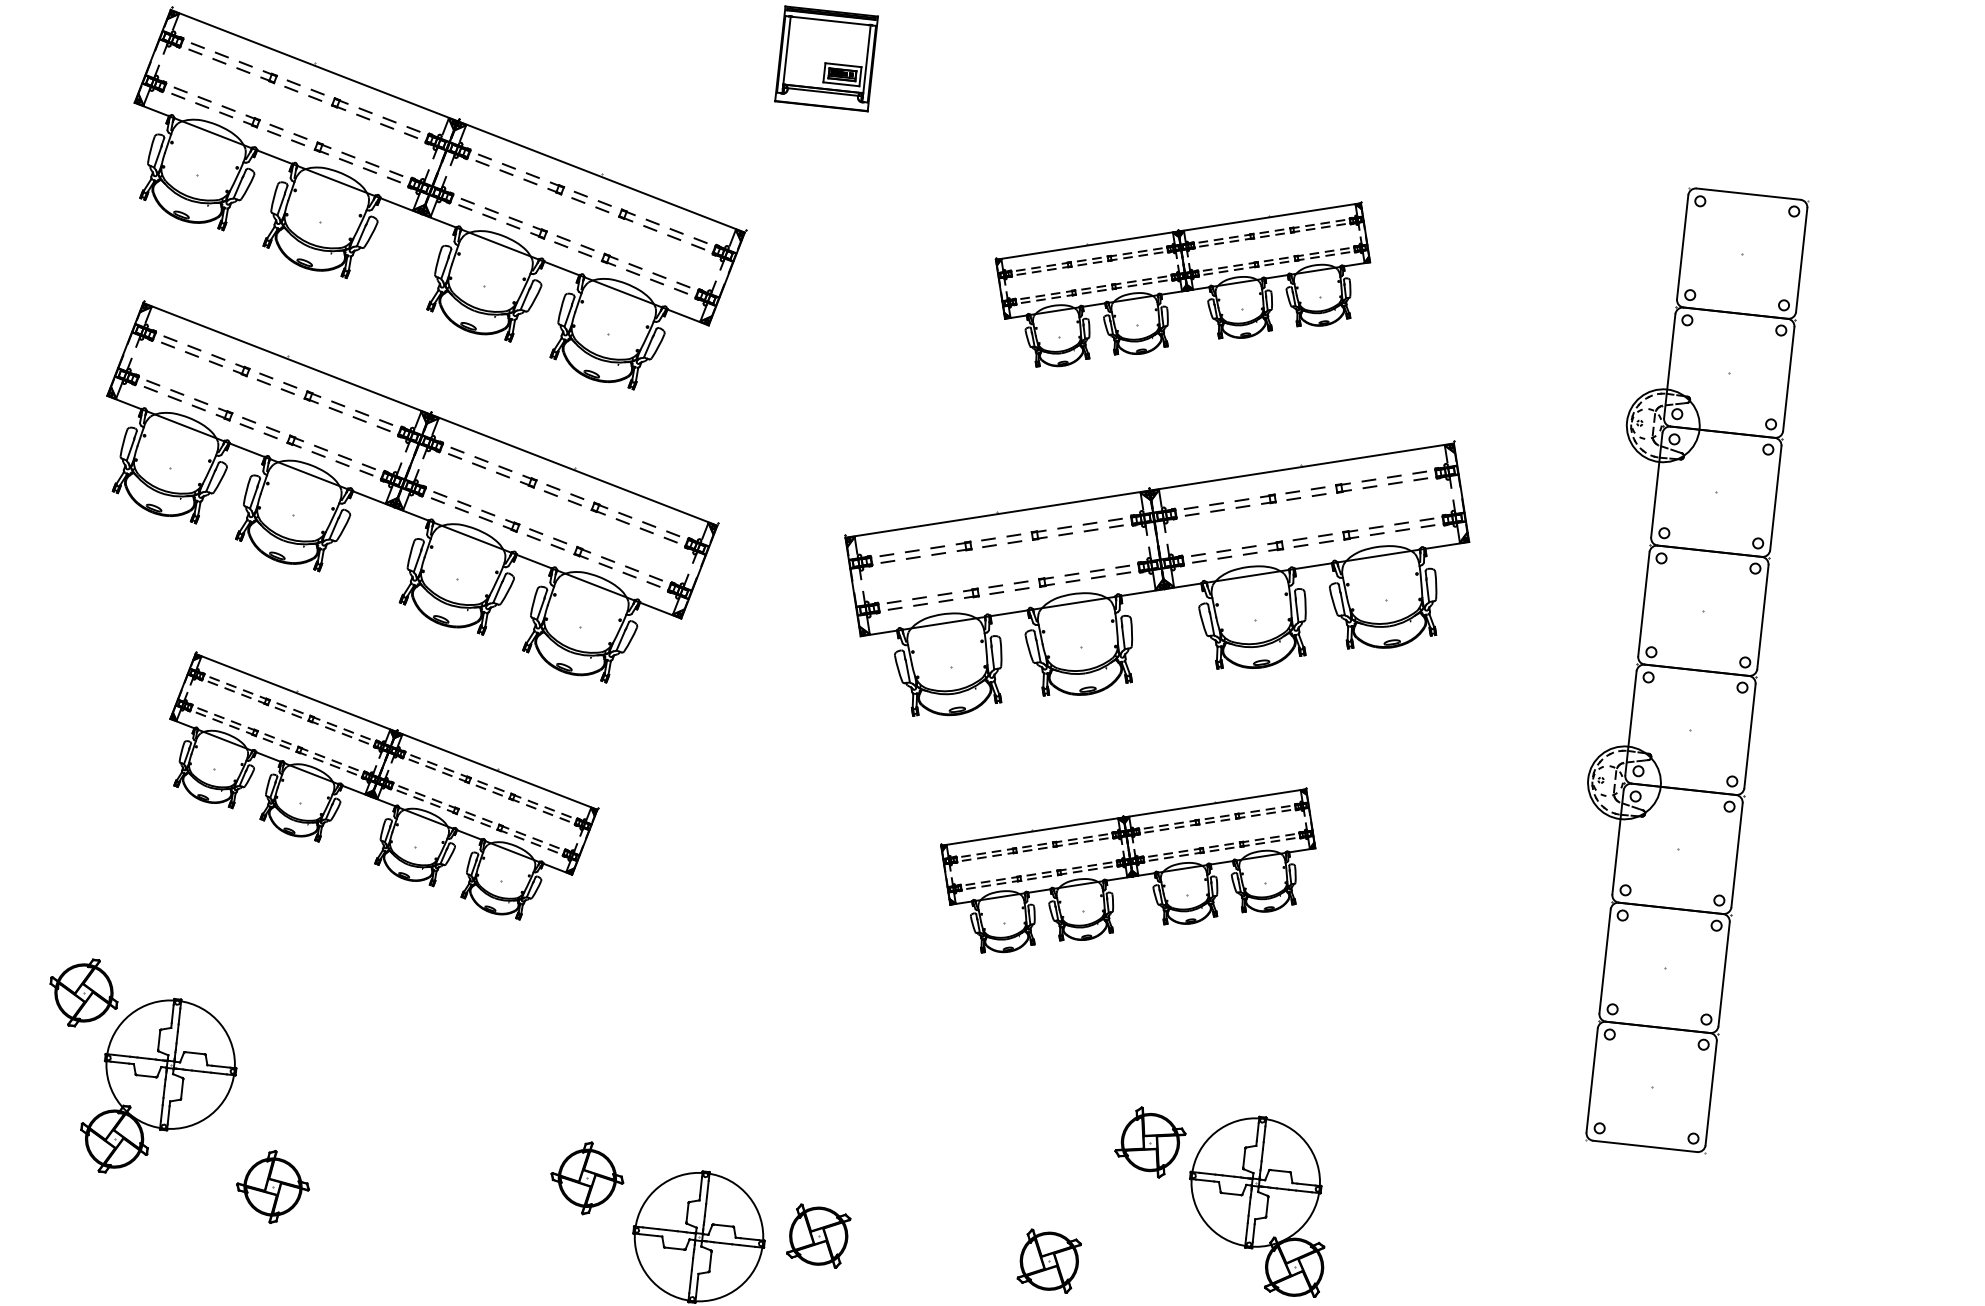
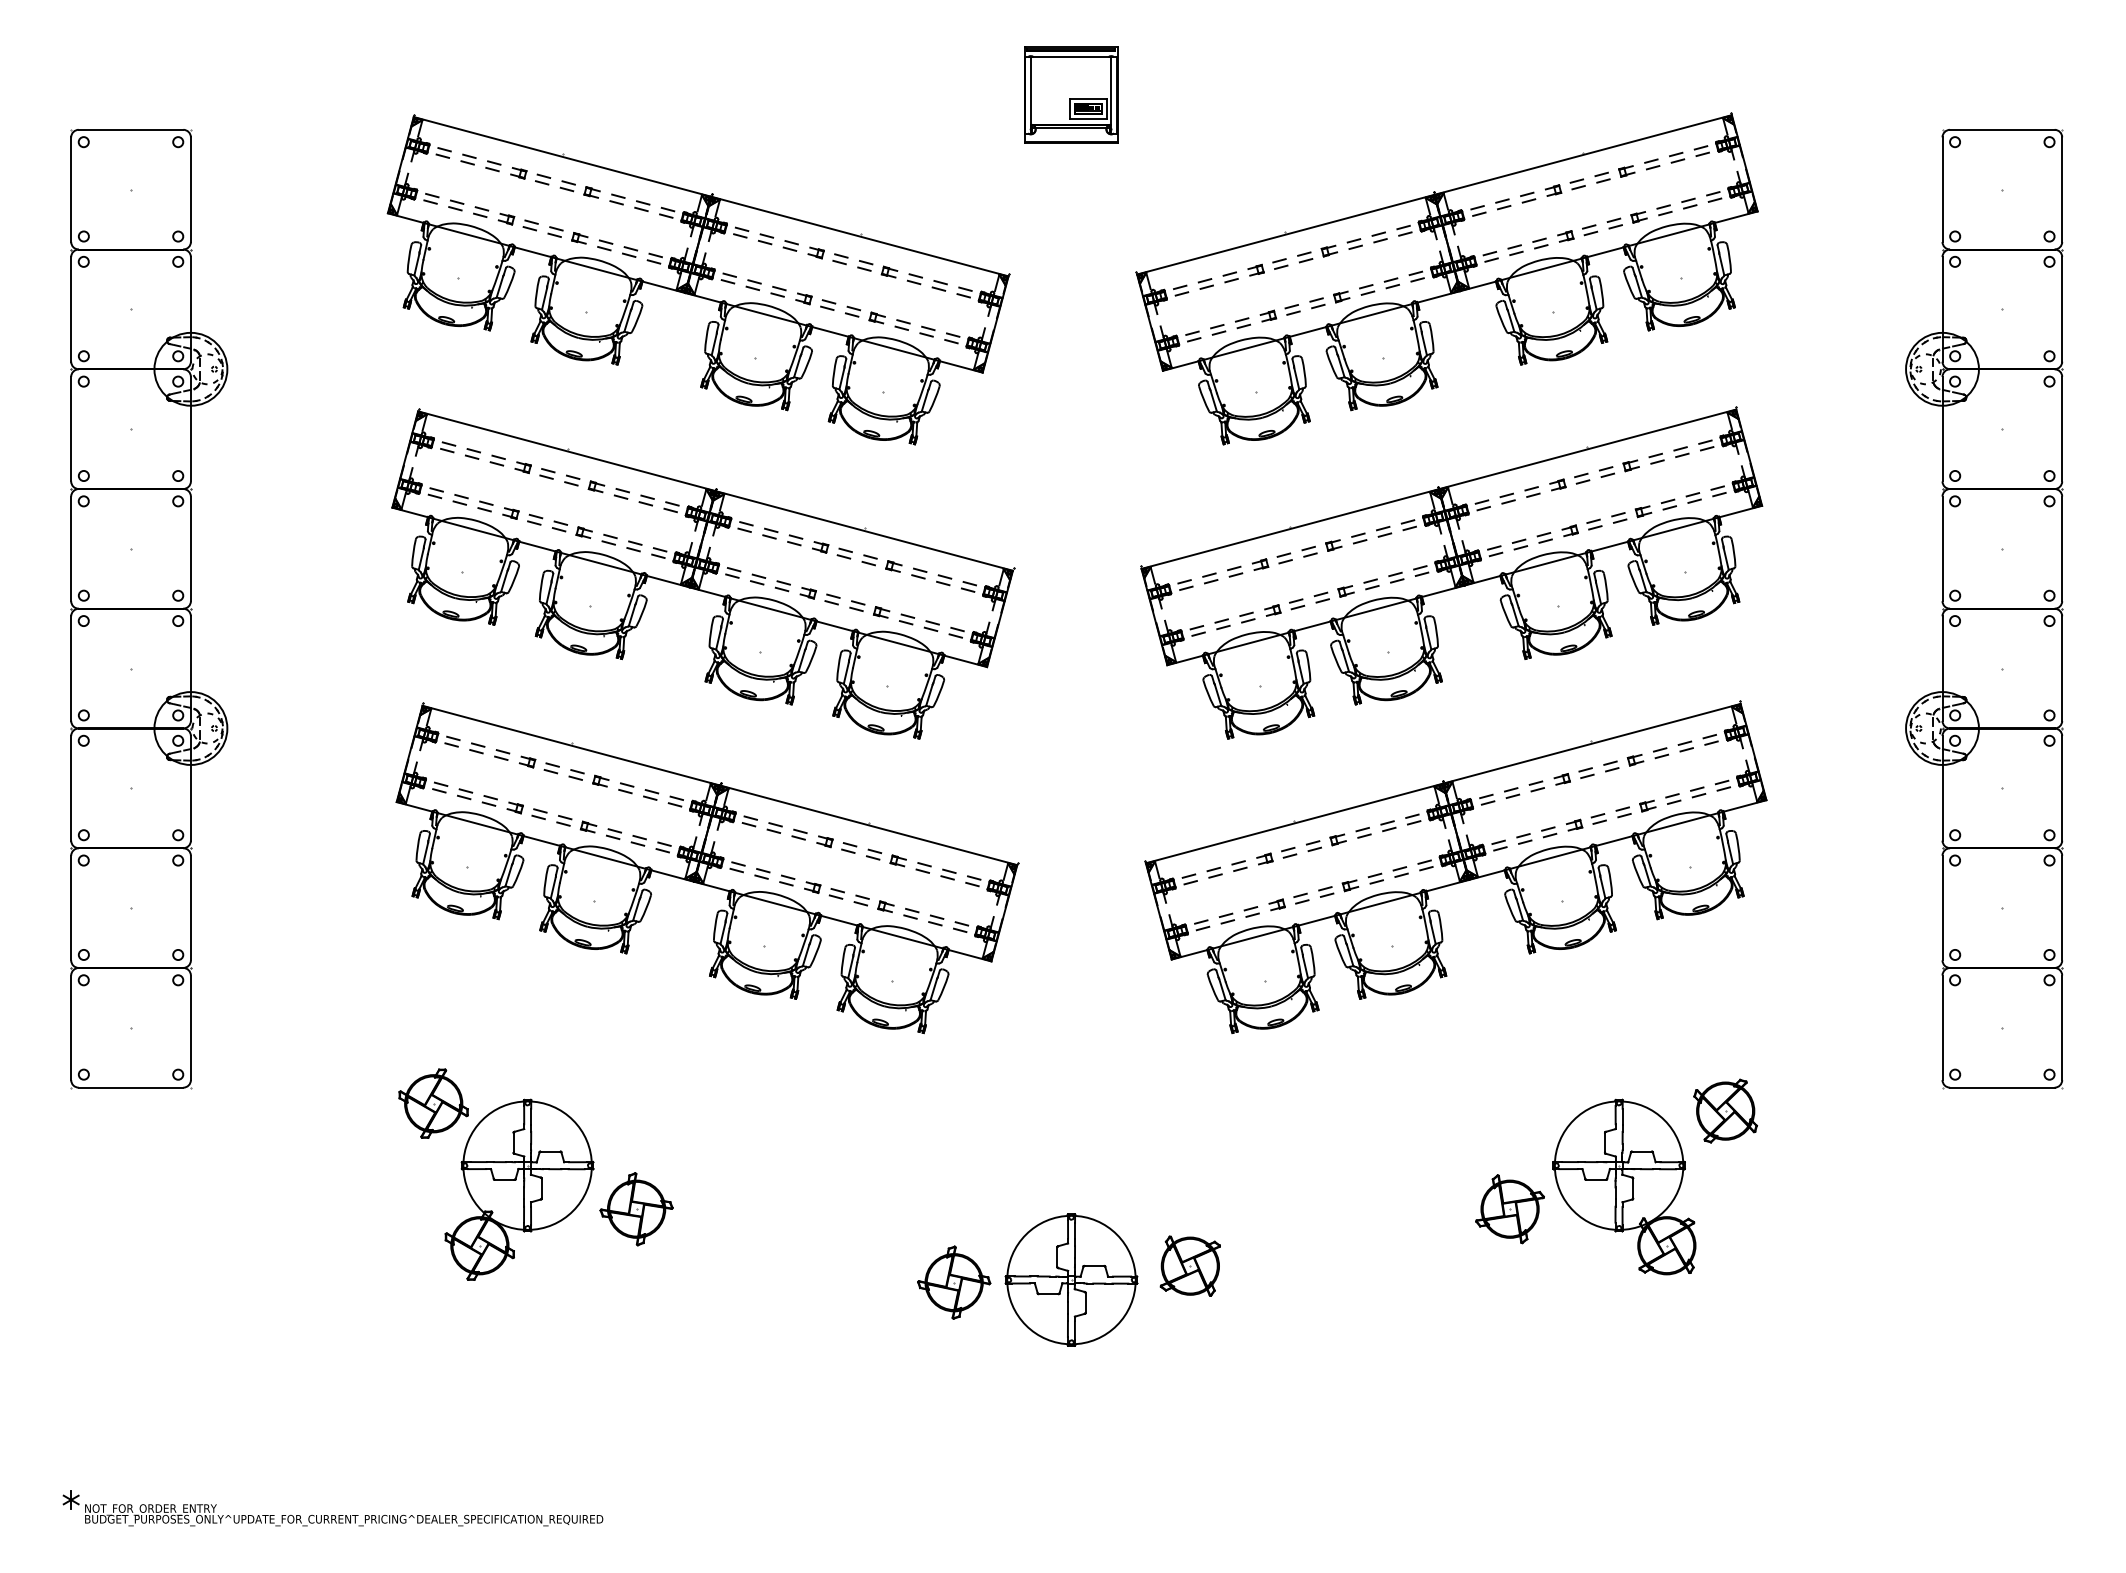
part: (1179, 281) -> (1446, 278), size x1.67
part: (381, 788) -> (707, 868), size x1.43
part: (1125, 867) -> (1455, 866), size x1.67
part: (1367, 1139) -> (1725, 1110), added
part: (1149, 1142) -> (1509, 1209), moved
part: (587, 1178) -> (954, 1282), moved
part: (272, 1187) -> (636, 1209), moved
part: (1048, 1260) -> (1421, 1265), removed

